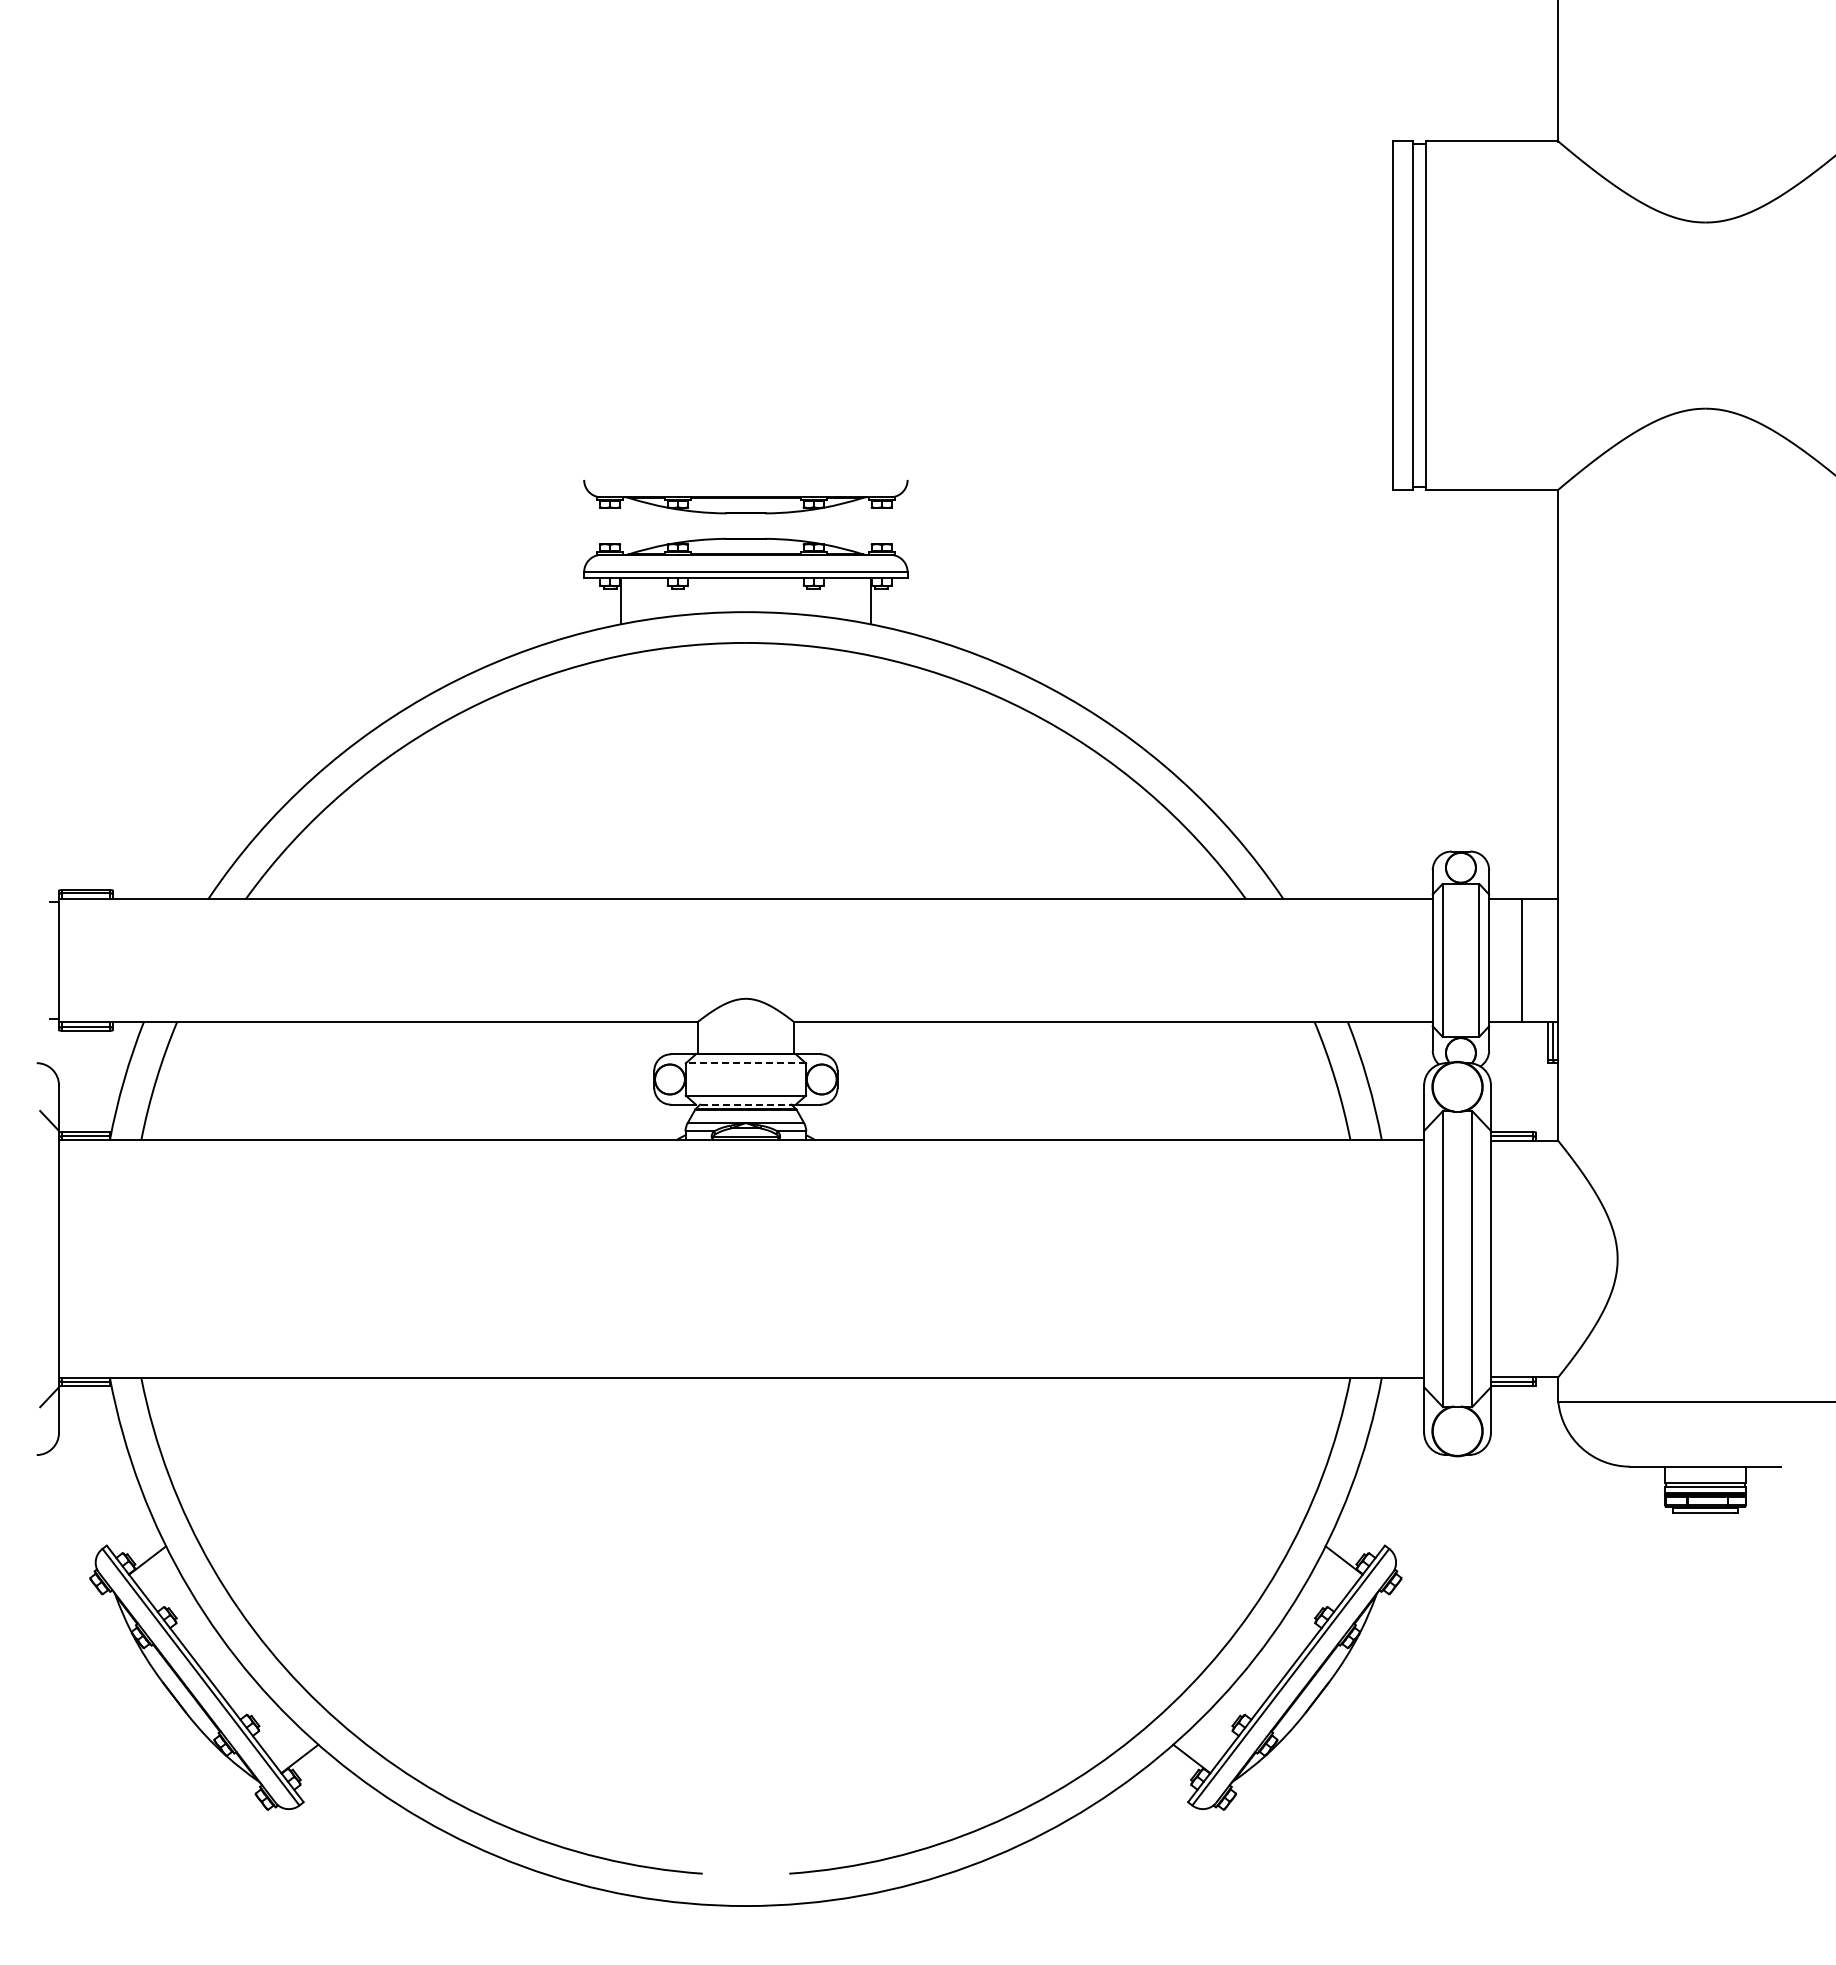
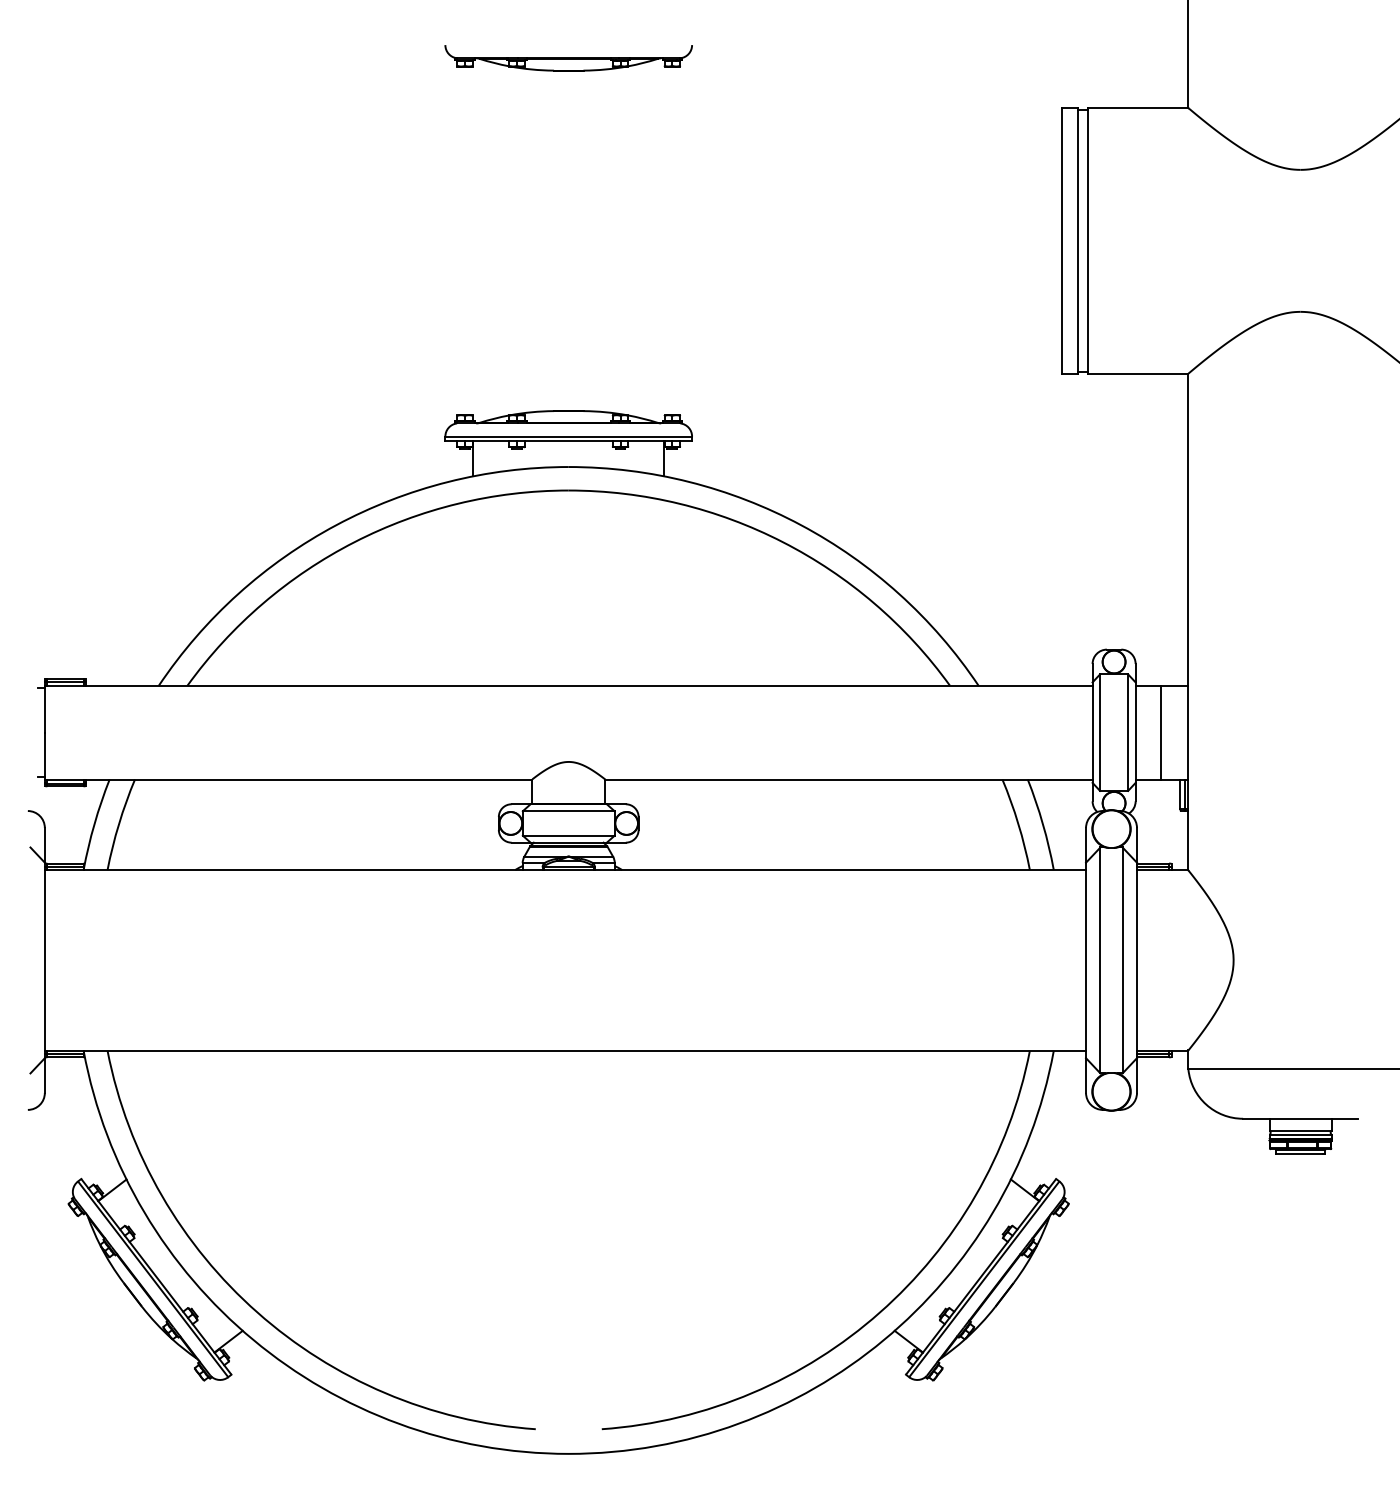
part: (745, 497) -> (568, 58), moved
line: (745, 1063) -> (568, 811), dashed -> solid
line: (745, 1104) -> (568, 842), dashed -> solid

